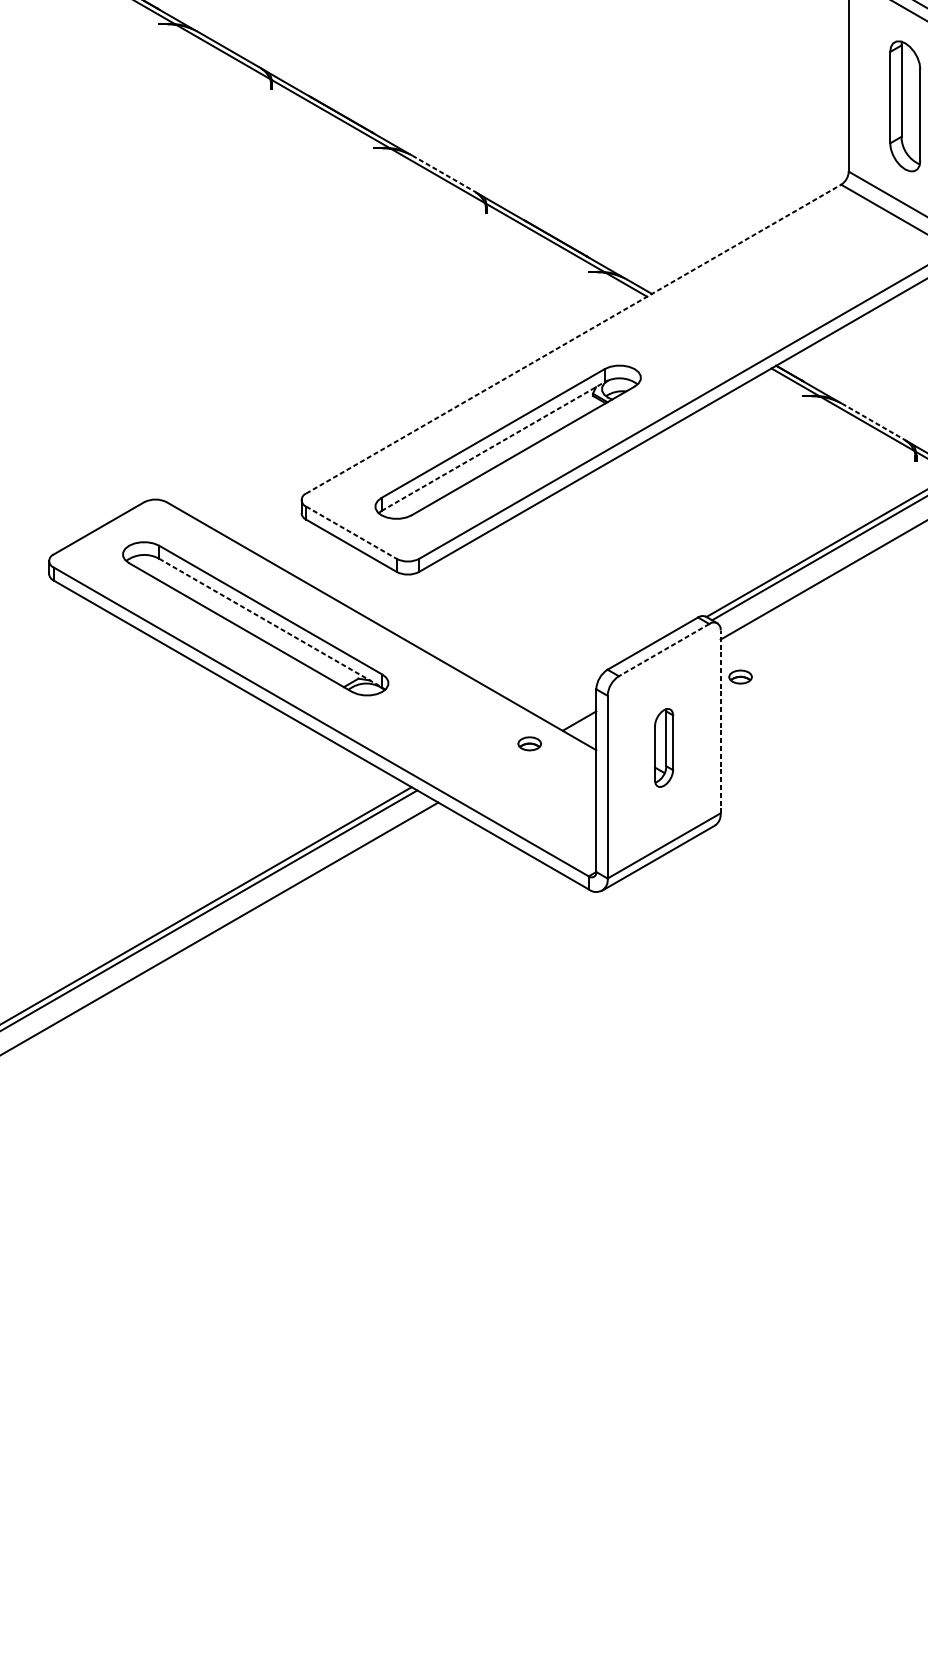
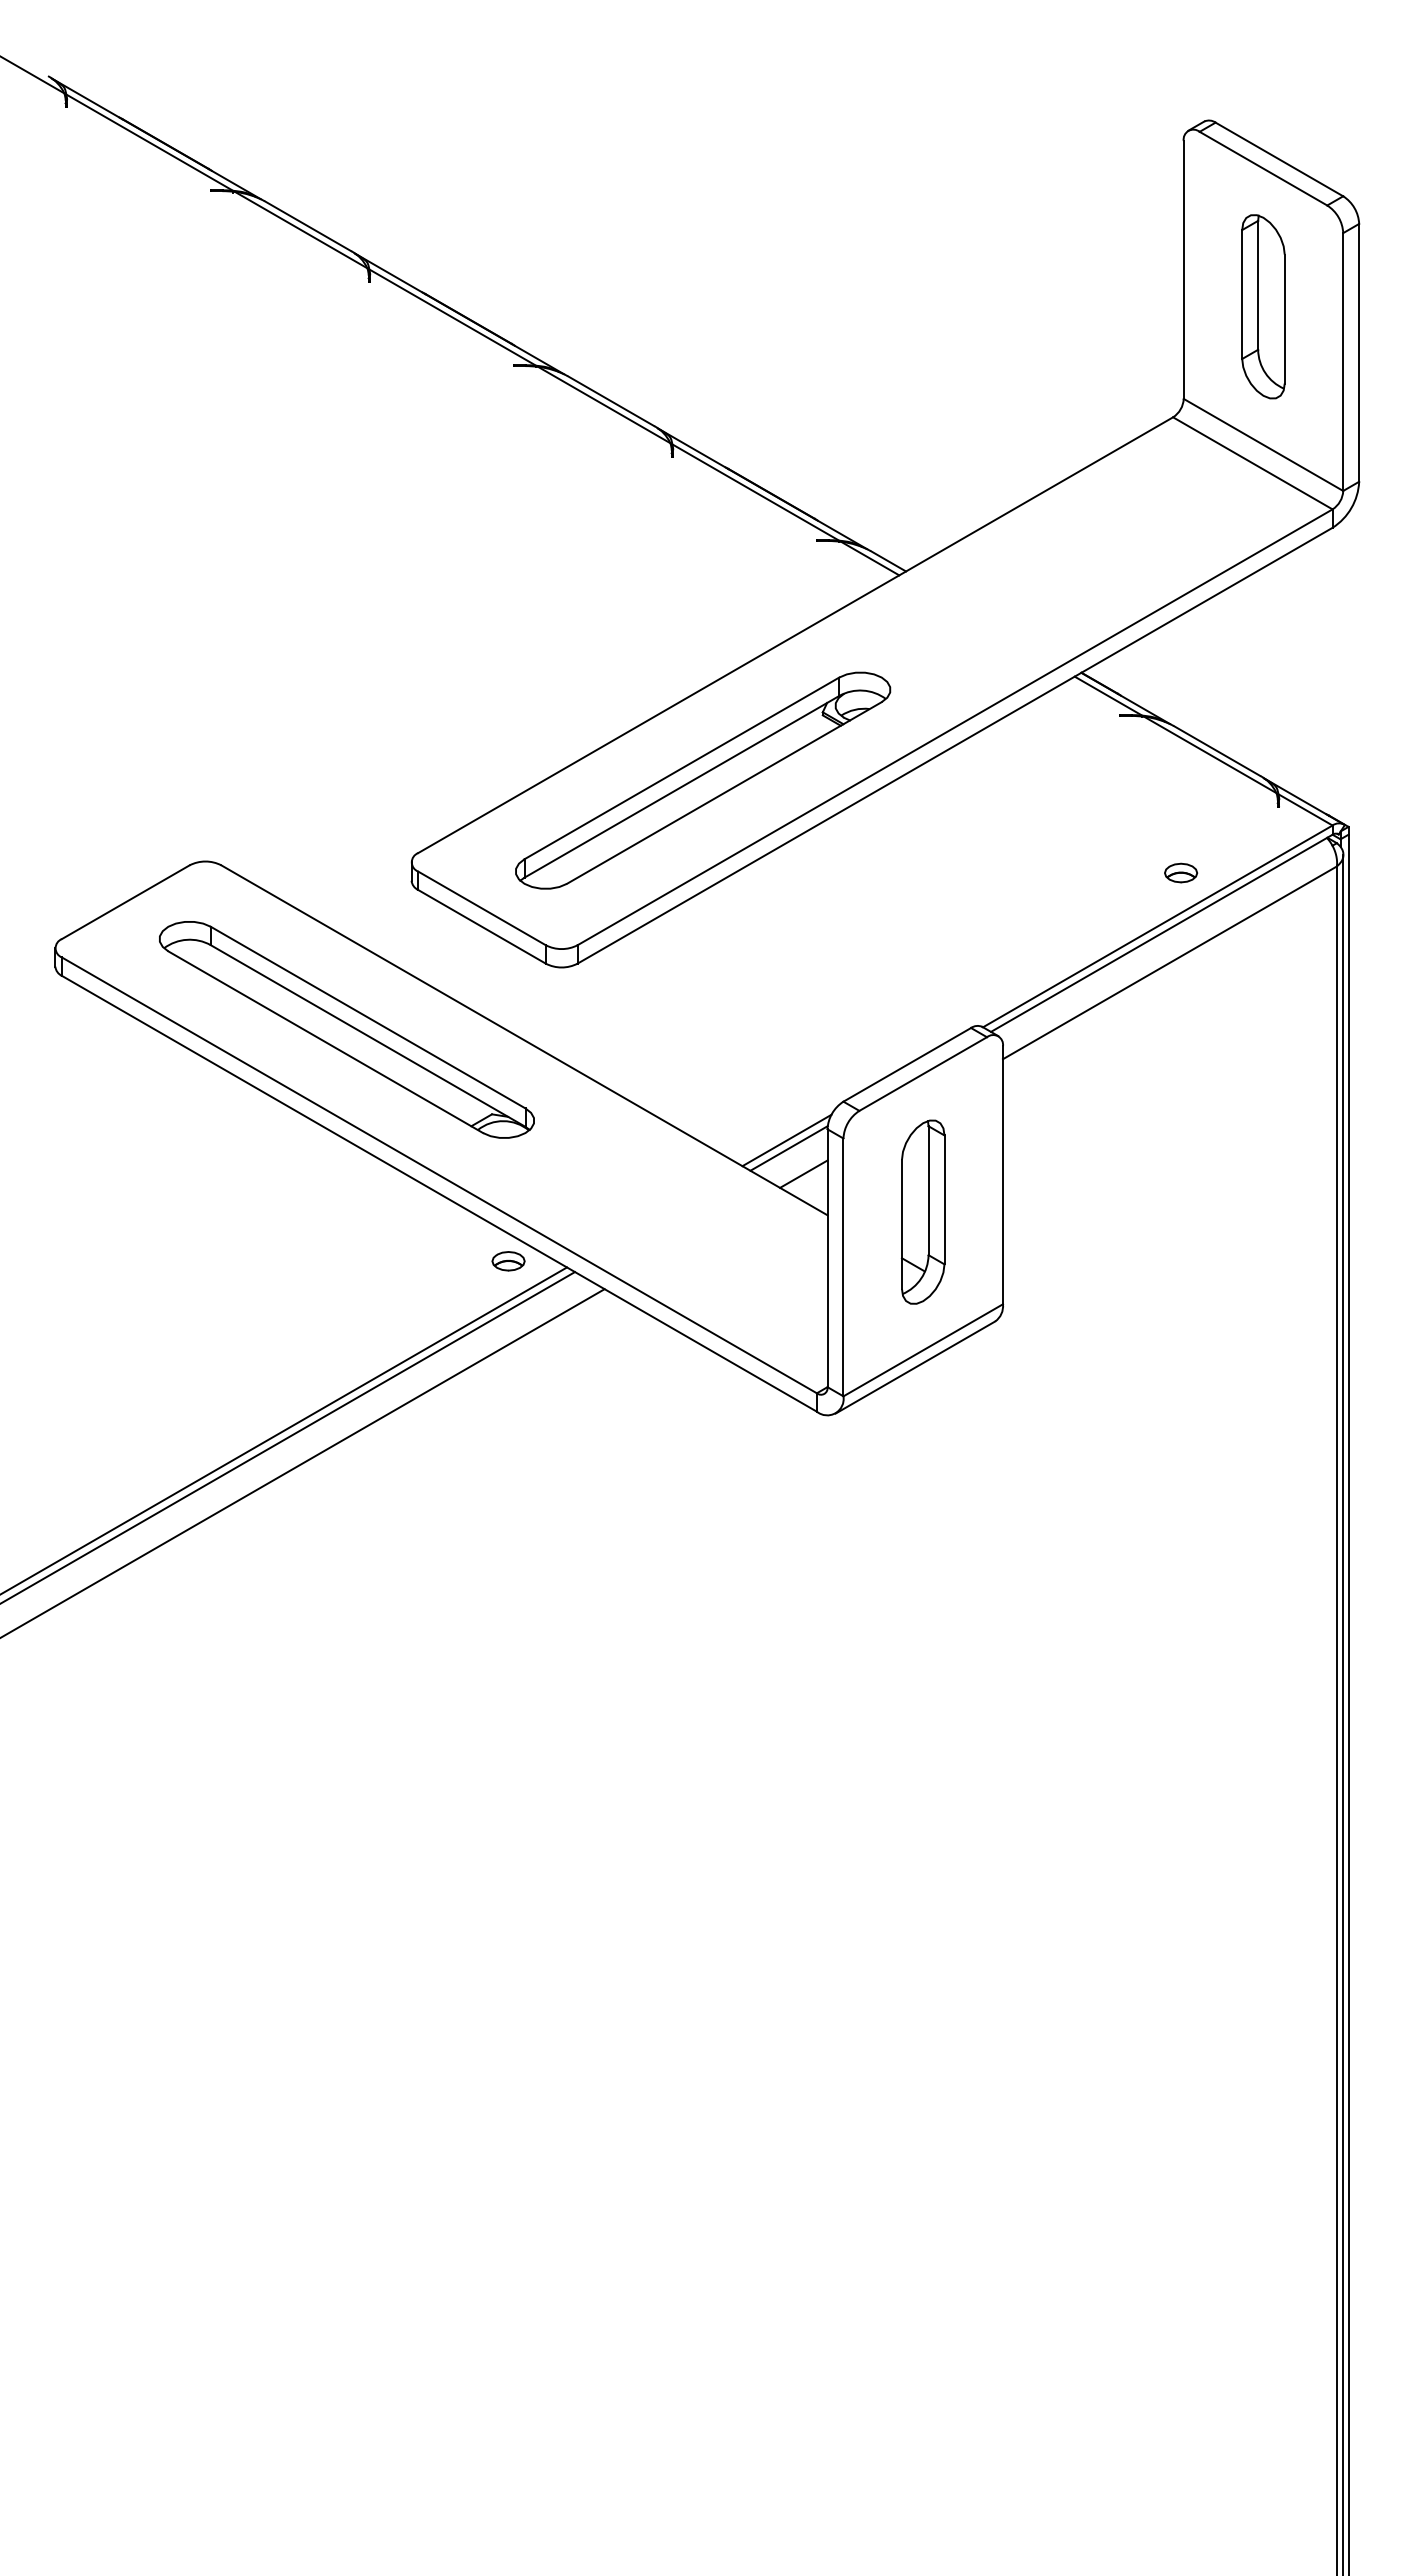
line: (443, 173) -> (611, 401), dashed -> solid
line: (573, 339) -> (795, 635), dashed -> solid
line: (872, 421) -> (1217, 751), dashed -> solid
line: (492, 446) -> (681, 786), dashed -> solid
line: (351, 532) -> (481, 908), dashed -> solid
line: (271, 623) -> (368, 1036), dashed -> solid
line: (664, 650) -> (923, 1074), dashed -> solid
part: (740, 676) -> (1181, 872), moved
line: (567, 697) -> (786, 1140), added
line: (568, 702) -> (788, 1148), added
line: (720, 722) -> (1002, 1175), dashed -> solid
part: (529, 744) -> (508, 1261), moved
part: (663, 747) -> (922, 1211), size x1.67

